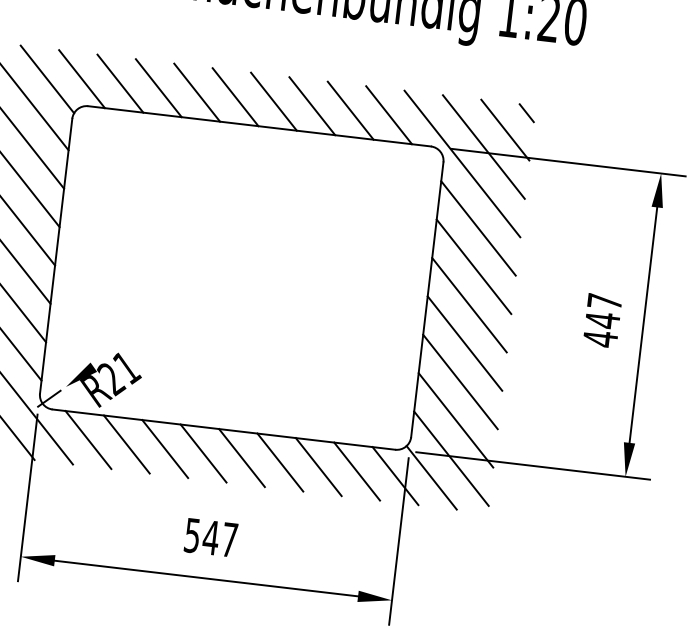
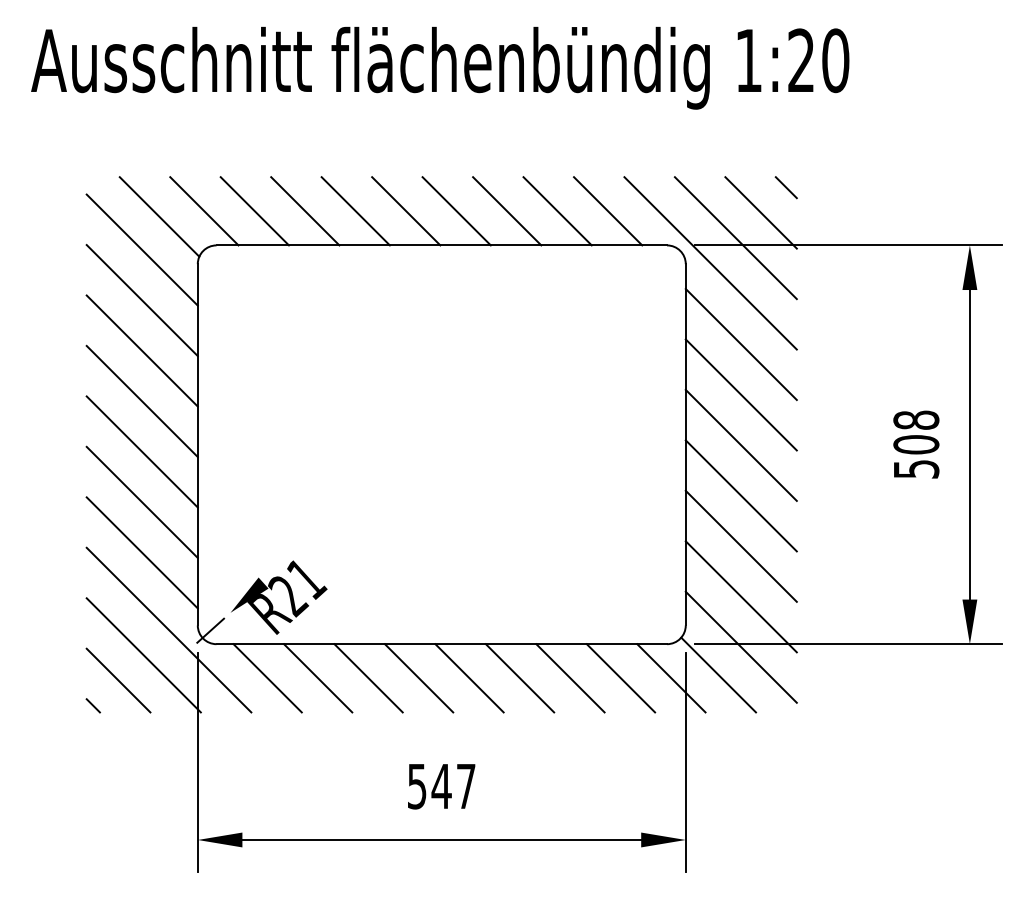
text: (602, 320) -> (916, 444), 447 -> 508

